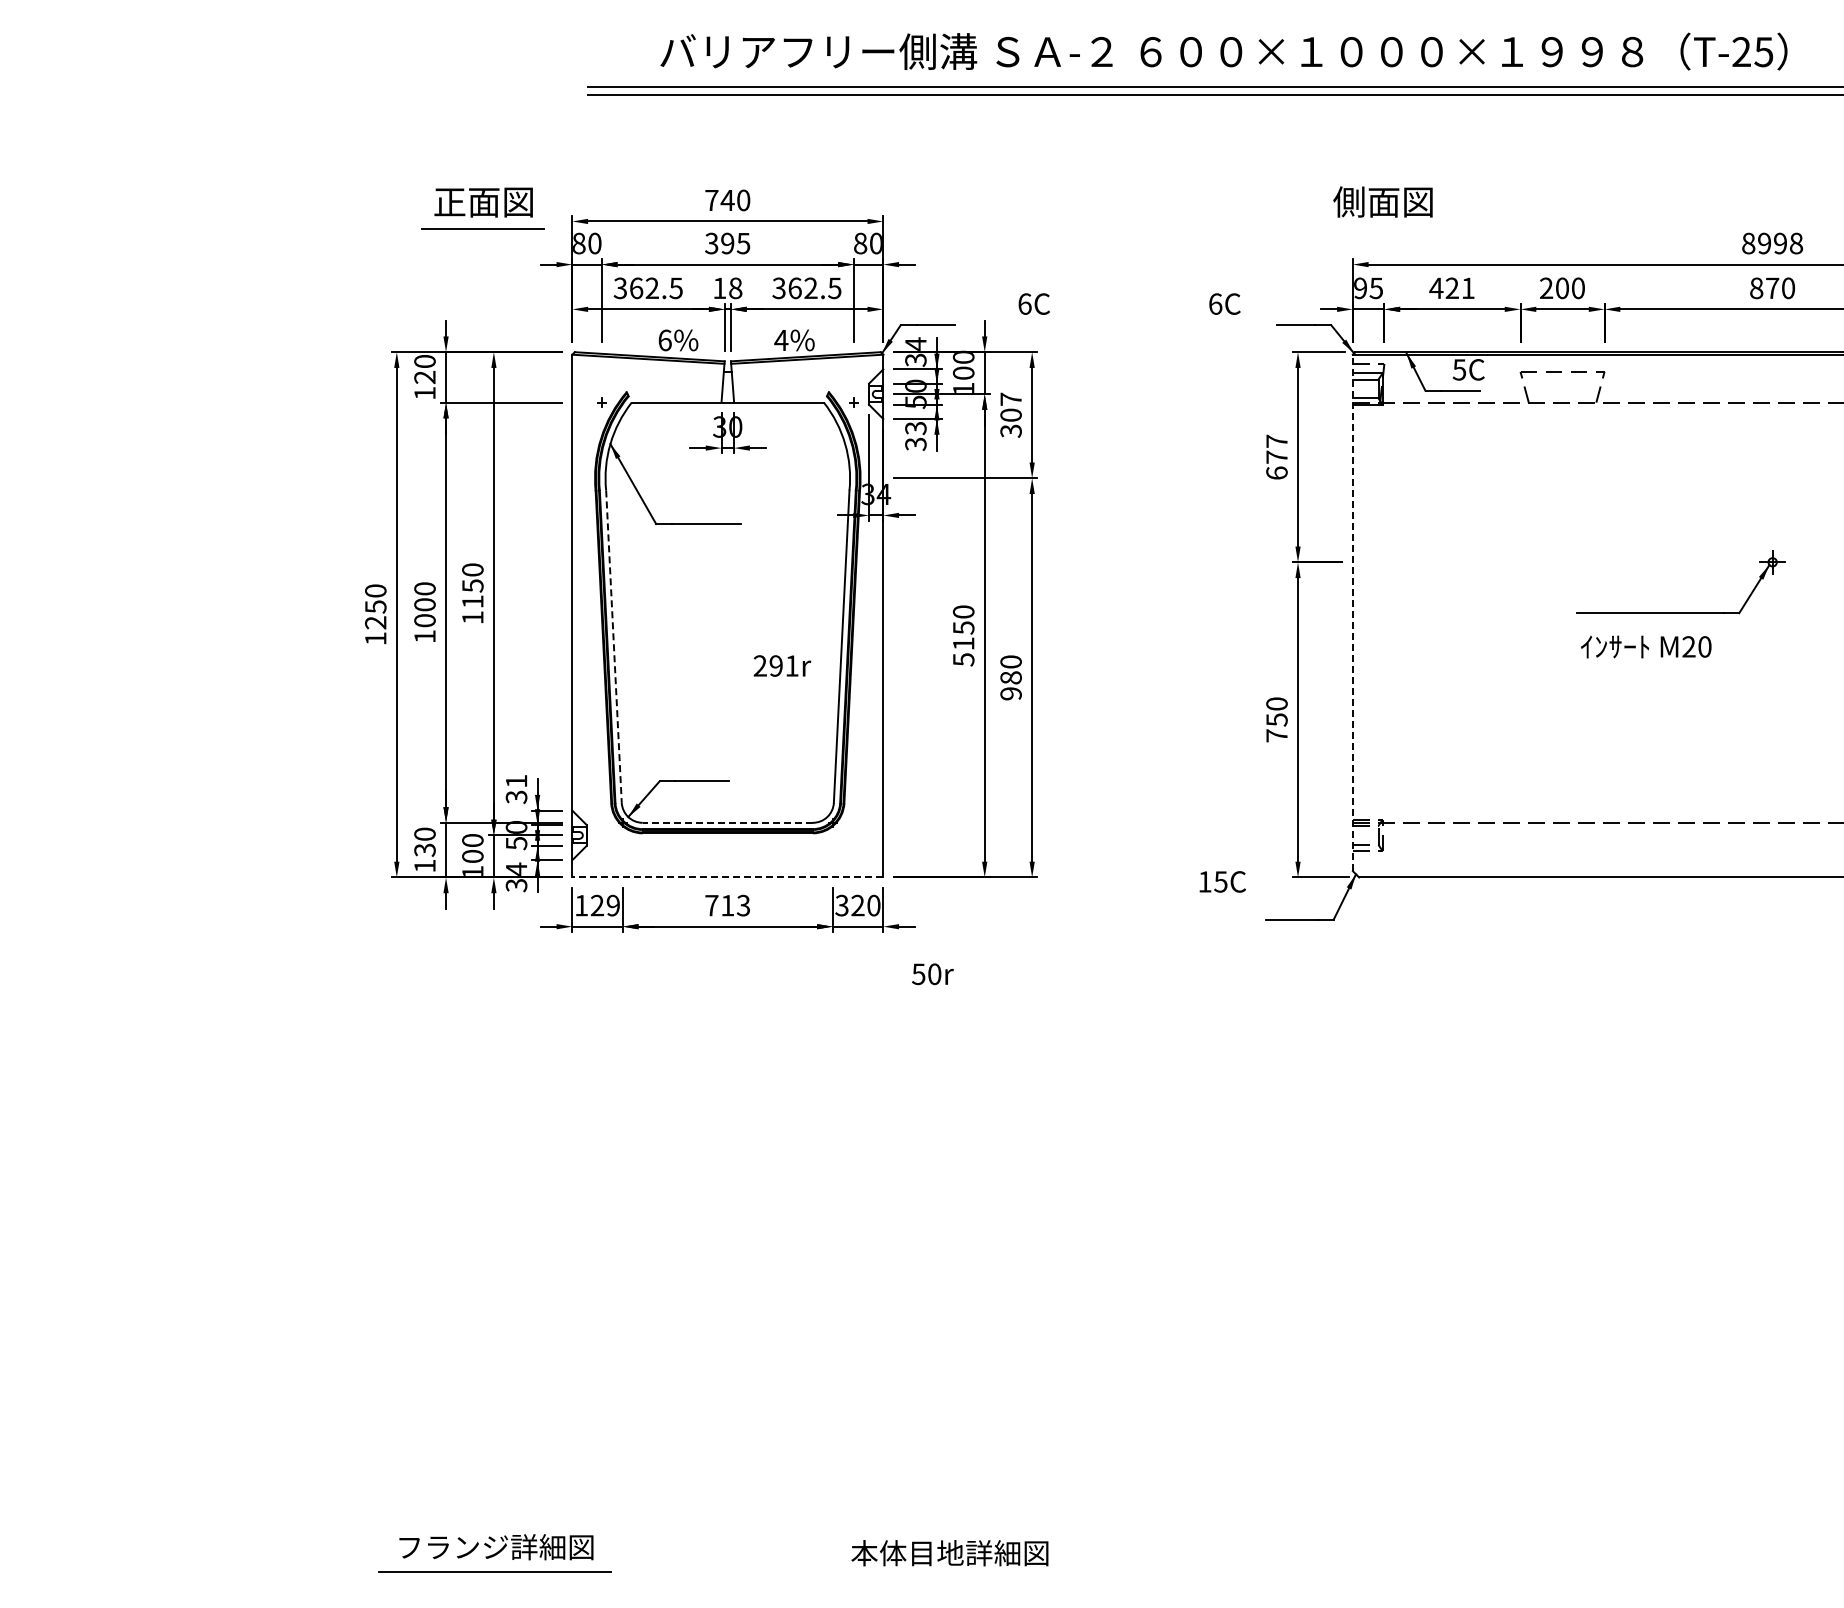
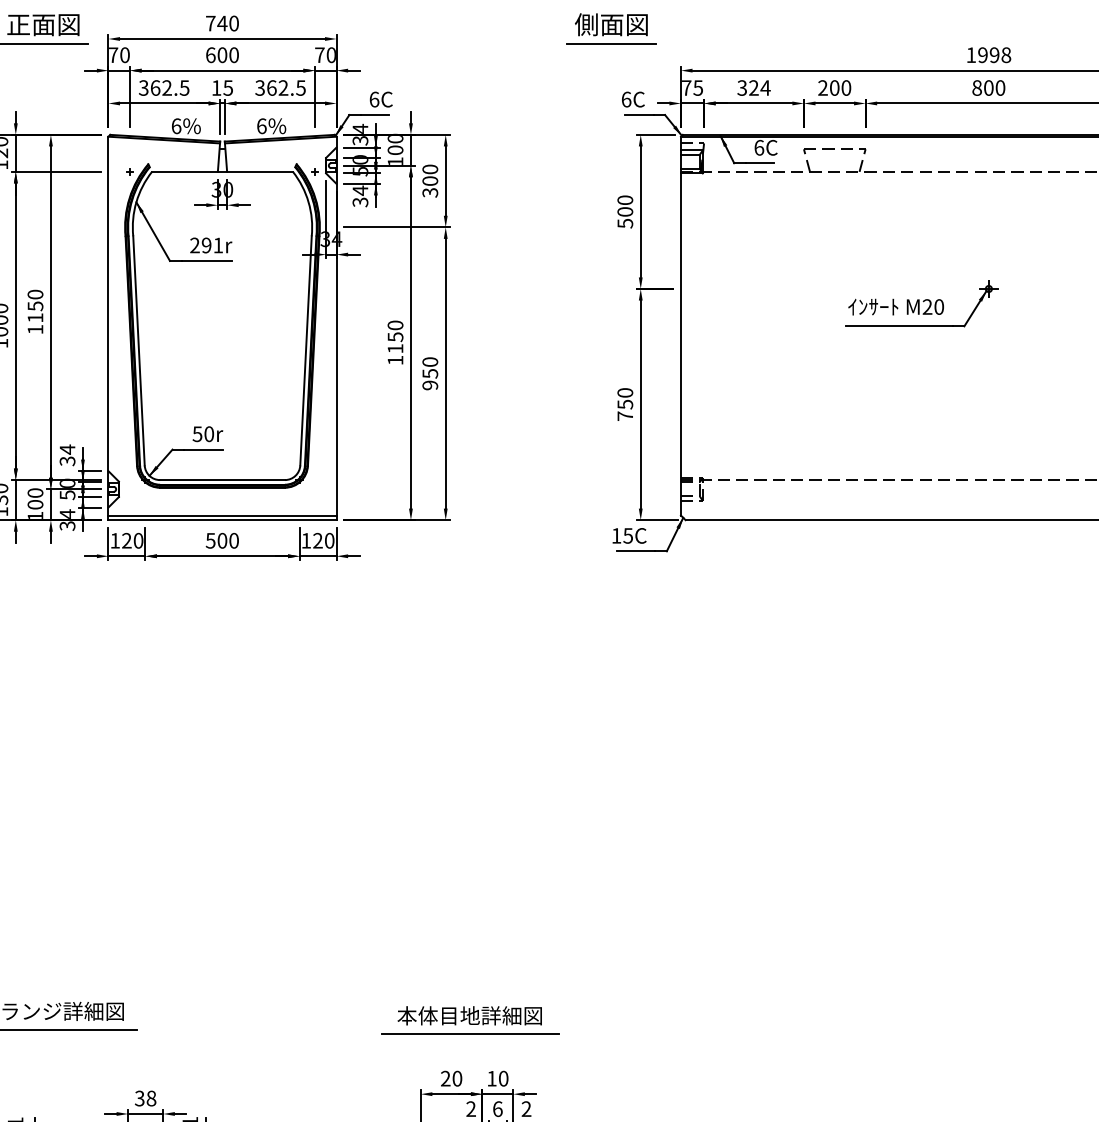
text: (1382, 201) -> (611, 24), moved
line: (1258, 228) -> (611, 44), added
text: (579, 243) -> (113, 55), 80 -> 70
text: (727, 243) -> (222, 55), 395 -> 600
text: (860, 243) -> (319, 55), 80 -> 70
text: (1748, 243) -> (971, 55), 8998 -> 1998
text: (735, 288) -> (228, 88), 18 -> 15
text: (1360, 288) -> (686, 88), 95 -> 75
text: (1452, 288) -> (754, 88), 421 -> 324
text: (1772, 288) -> (988, 88), 870 -> 800
text: (1033, 303) -> (380, 99), moved
text: (1224, 303) -> (633, 99), moved
text: (781, 340) -> (261, 126), 4% -> 6%
text: (1459, 369) -> (759, 147), 5C -> 6C
text: (1010, 398) -> (429, 168), 307 -> 300
text: (915, 428) -> (360, 190), 33 -> 34
text: (1276, 456) -> (624, 211), 677 -> 500
line: (1352, 612) -> (680, 325), dashed -> solid
text: (1646, 646) -> (896, 306), moved
line: (613, 647) -> (138, 351), dashed -> solid
text: (963, 659) -> (395, 360), 5150 -> 1150
text: (782, 665) -> (211, 245), moved
text: (1010, 677) -> (429, 373), 980 -> 950
text: (516, 781) -> (67, 449), 31 -> 34
line: (727, 822) -> (222, 479), dashed -> solid
line: (727, 871) -> (222, 515), added
line: (727, 877) -> (222, 520), dashed -> solid
text: (1222, 881) -> (629, 535), moved
text: (612, 905) -> (137, 540), 129 -> 120
text: (727, 905) -> (222, 540), 713 -> 500
text: (841, 905) -> (305, 540), 320 -> 120
text: (932, 974) -> (207, 434), moved
text: (949, 1553) -> (469, 1016), moved
line: (1065, 1577) -> (470, 1033), added

